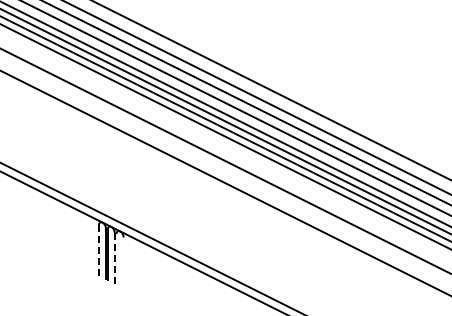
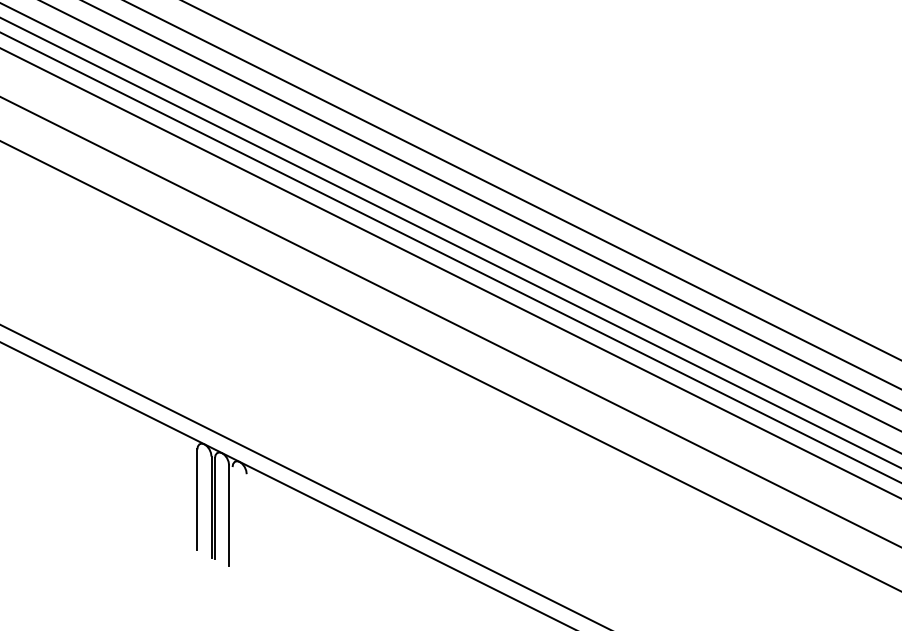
line: (98, 250) -> (196, 500), dashed -> solid
line: (114, 257) -> (228, 514), dashed -> solid

